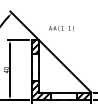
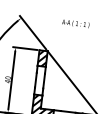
text: (61, 28) -> (75, 23), moved

